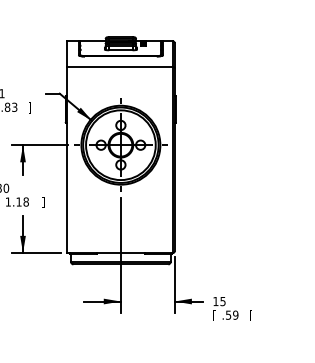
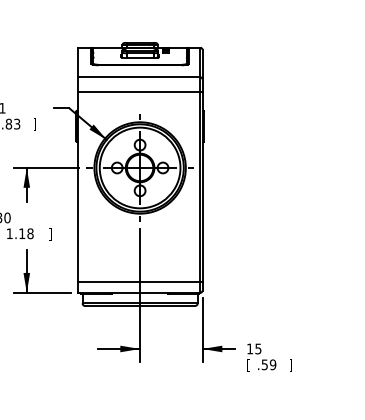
line: (120, 80) -> (139, 92), added
line: (120, 244) -> (139, 282), added
text: (250, 315) -> (290, 365), [ -> ]

